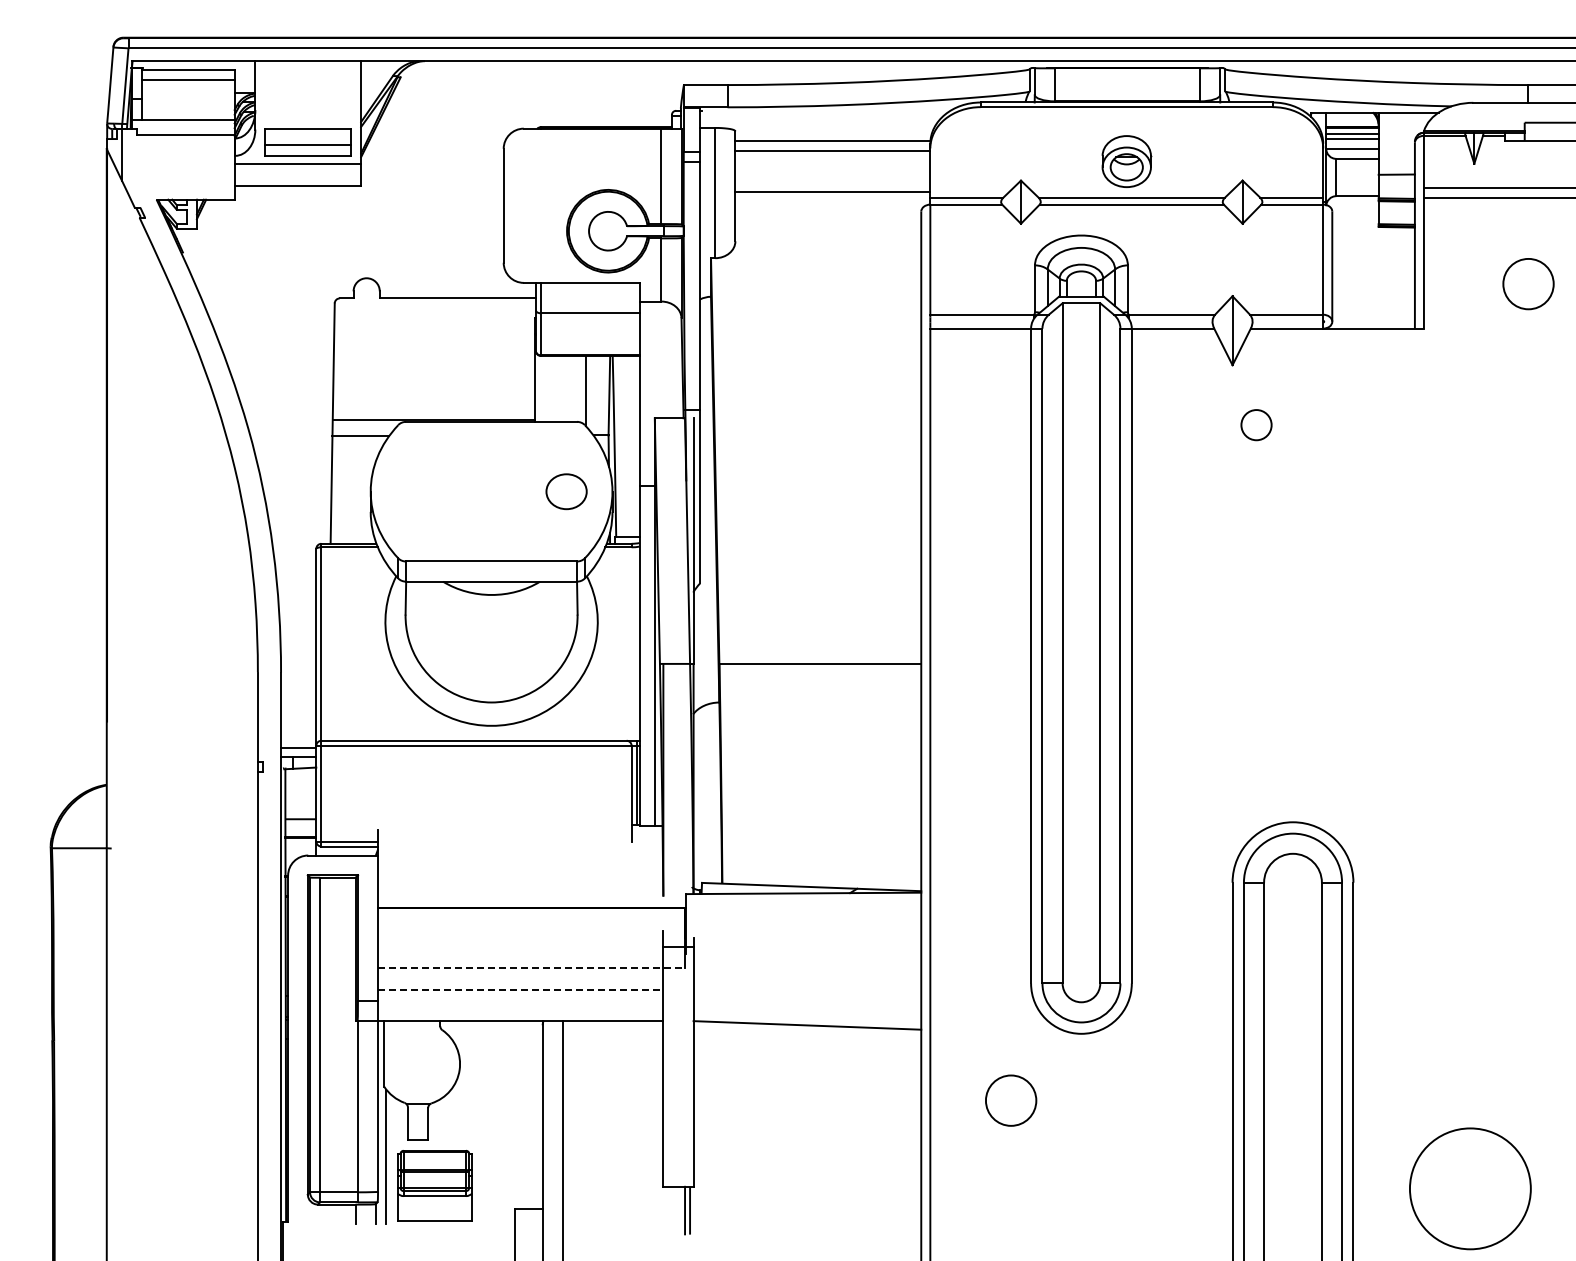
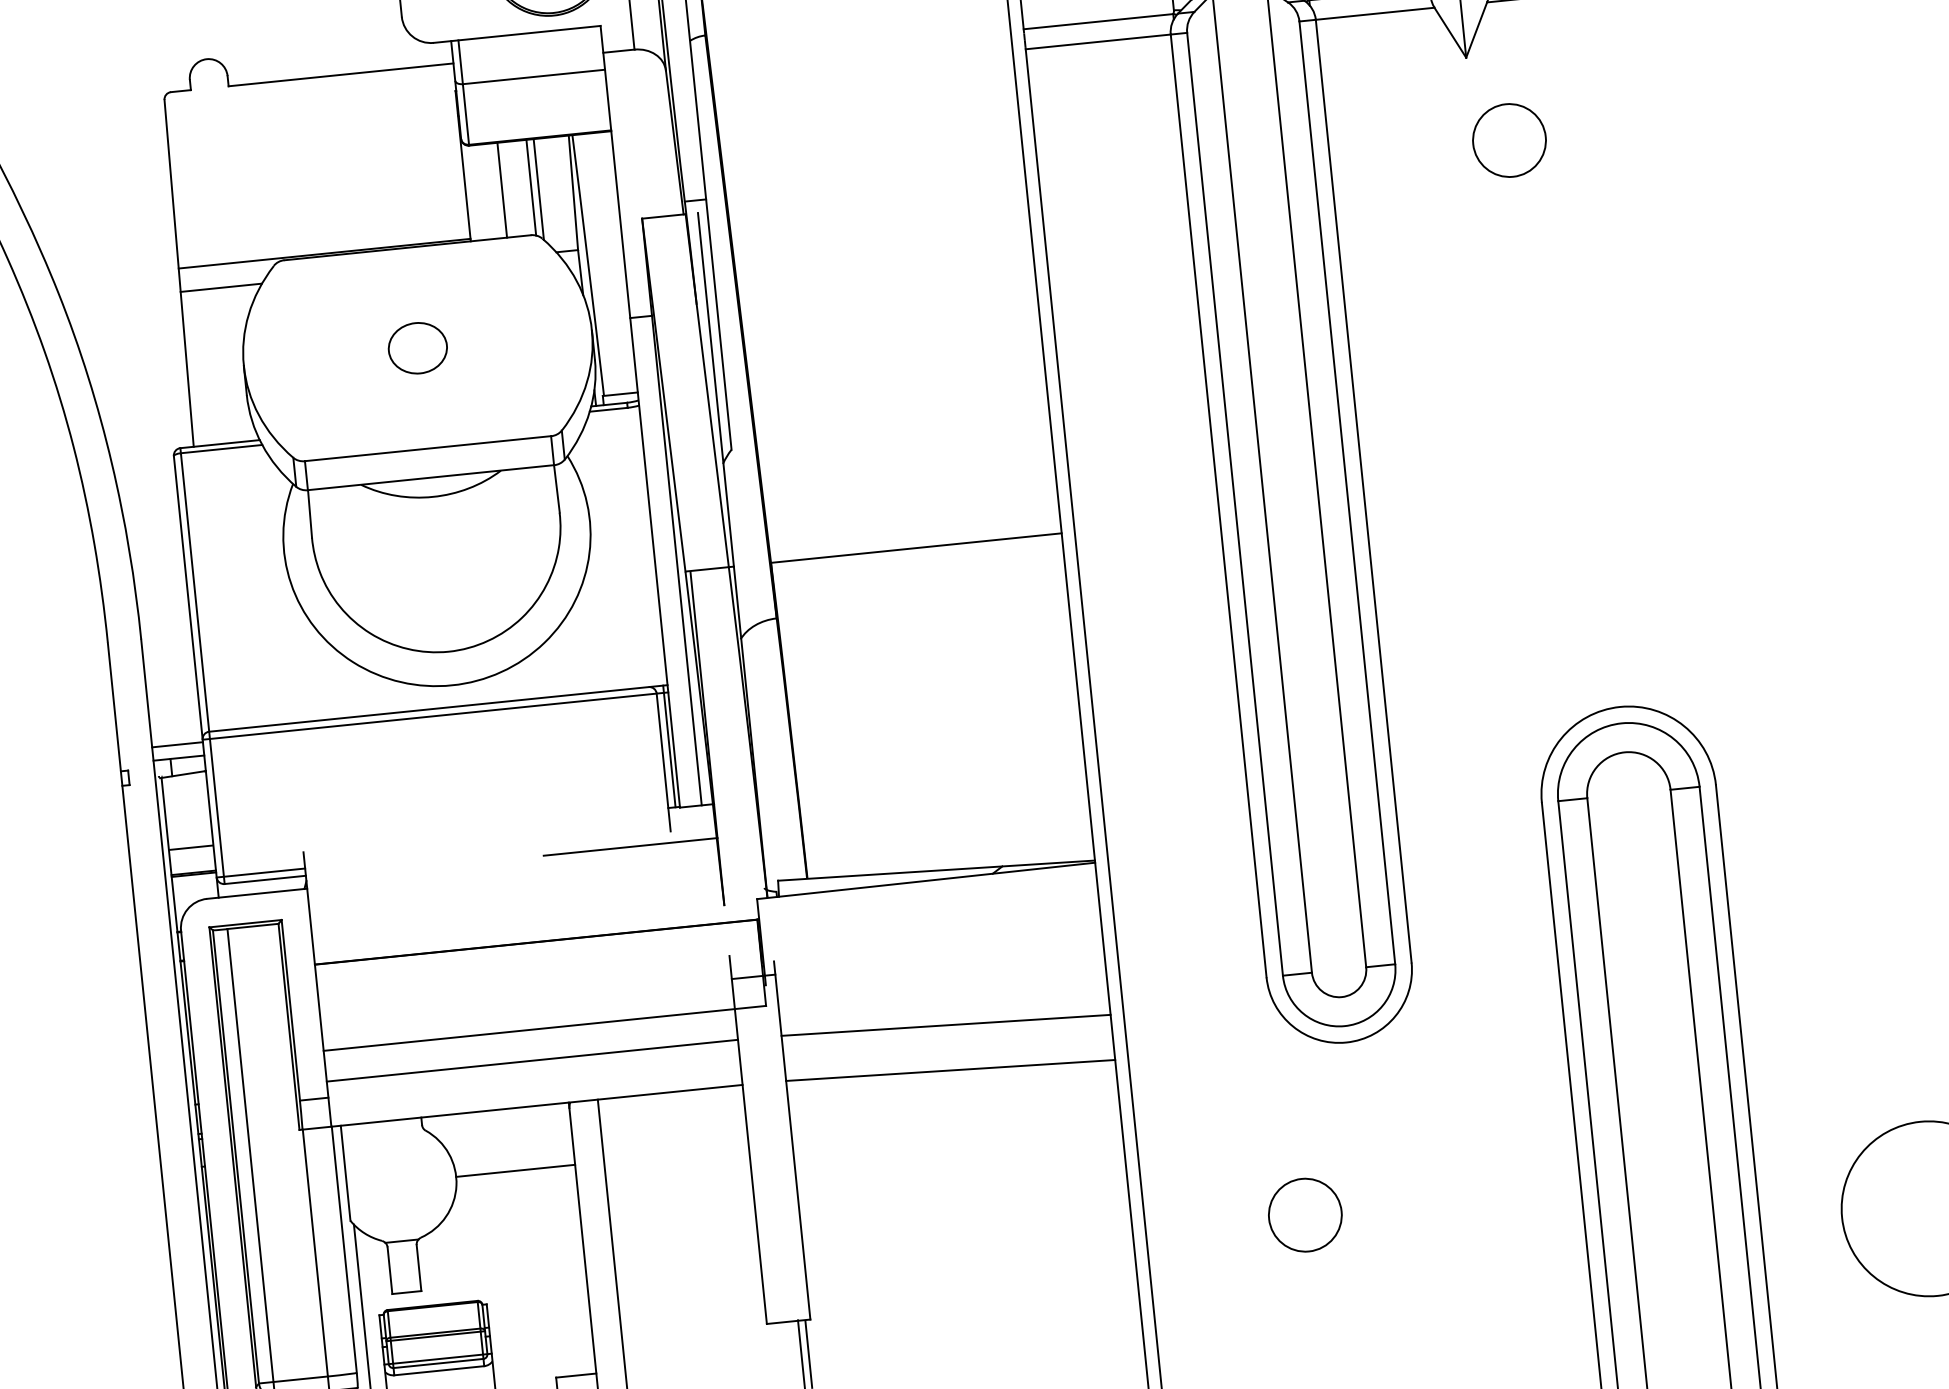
line: (560, 388) -> (502, 189), added
line: (580, 389) -> (530, 188), added
circle: (1256, 424) -> (1509, 139), size x1.67
part: (566, 491) -> (417, 347), moved
line: (602, 849) -> (629, 847), added
line: (531, 968) -> (545, 1028), dashed -> solid
line: (520, 989) -> (532, 1060), dashed -> solid
line: (807, 993) -> (946, 1024), added
line: (501, 1064) -> (515, 1171), added
circle: (1011, 1100) -> (1305, 1214), moved

